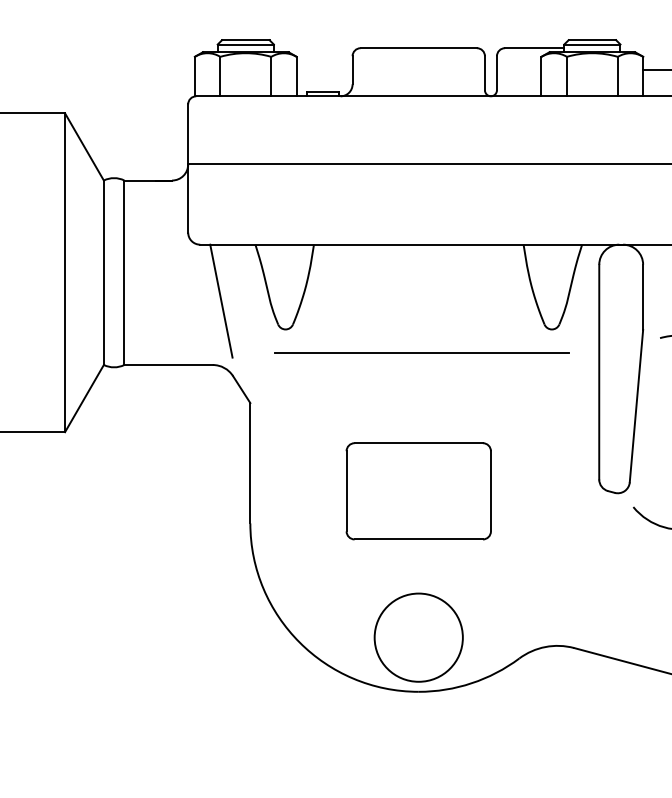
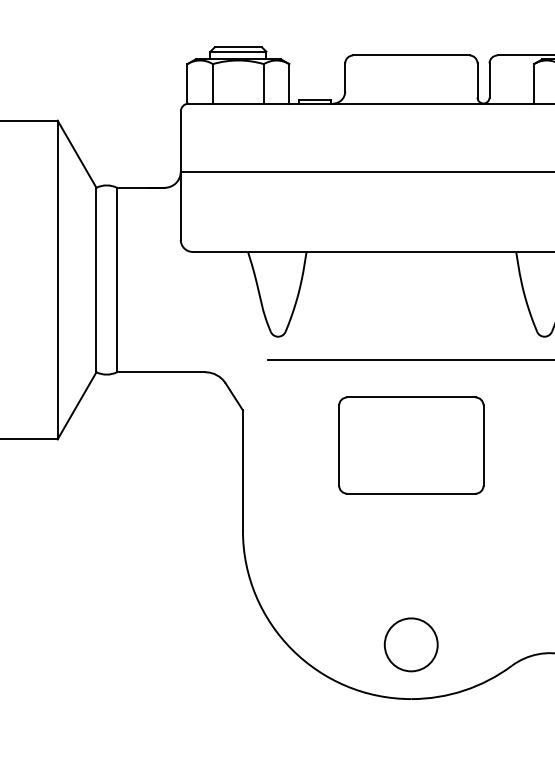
line: (221, 300) -> (214, 307), removed
part: (418, 491) -> (411, 445), moved
circle: (418, 637) -> (411, 644), size x0.6

